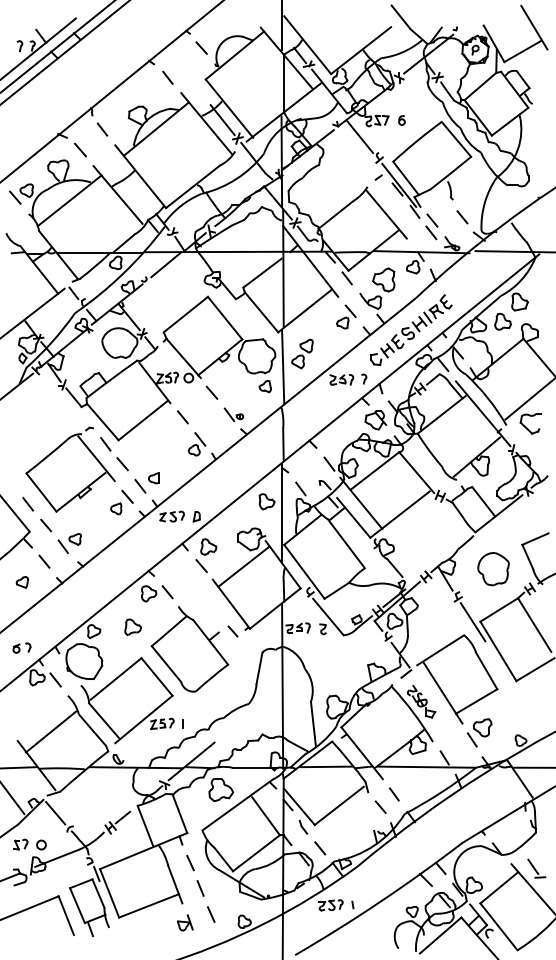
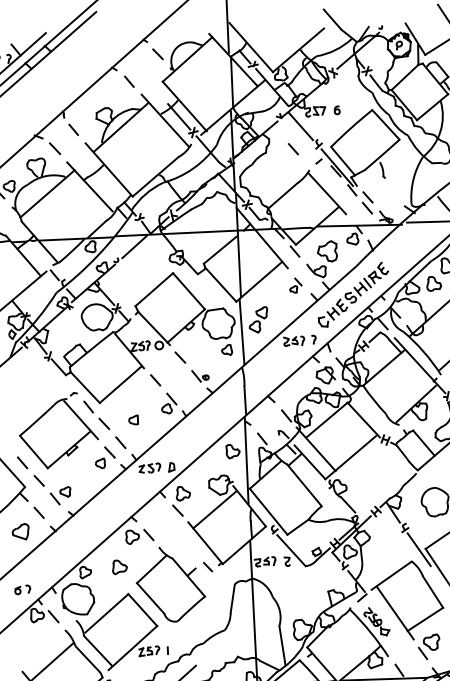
line: (462, 217) -> (293, 149), moved
part: (346, 316) -> (295, 285), size x0.7
part: (153, 478) -> (133, 420), moved
part: (21, 582) -> (19, 532), size x1.6

